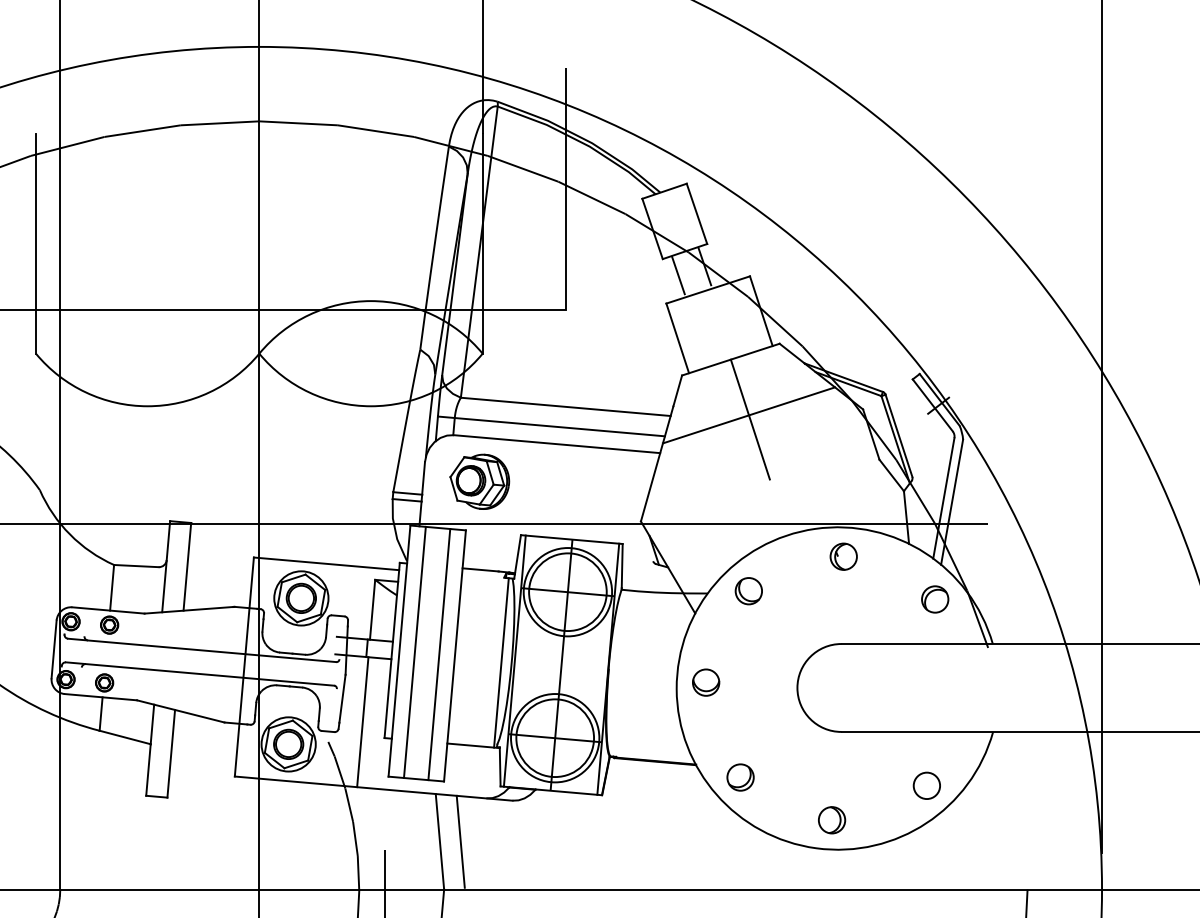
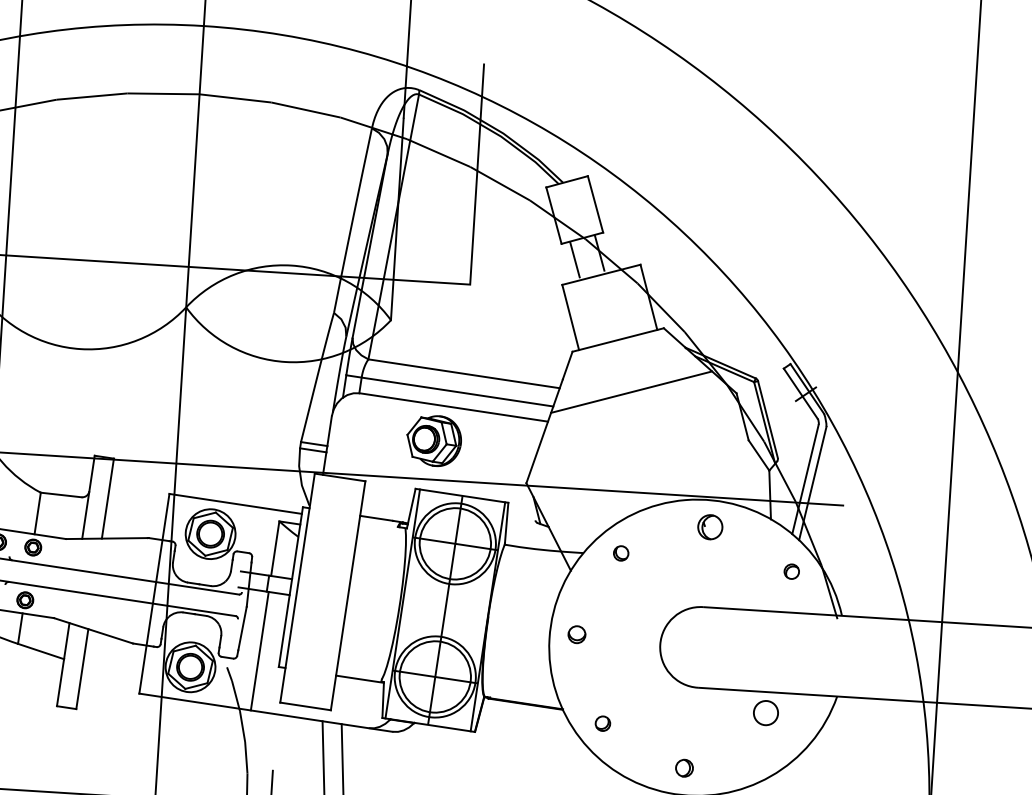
line: (749, 419) -> (631, 395), removed
part: (479, 481) -> (433, 440), moved
part: (748, 591) -> (620, 553), size x0.6
part: (935, 599) -> (791, 571), size x0.6
line: (414, 652) -> (311, 590), removed
line: (439, 654) -> (334, 593), removed
line: (501, 662) -> (390, 604), removed
part: (706, 682) -> (577, 634), size x0.7
part: (740, 777) -> (602, 723), size x0.6
circle: (926, 785) -> (765, 712), moved
part: (832, 820) -> (684, 768), size x0.7

